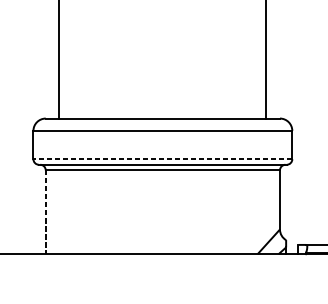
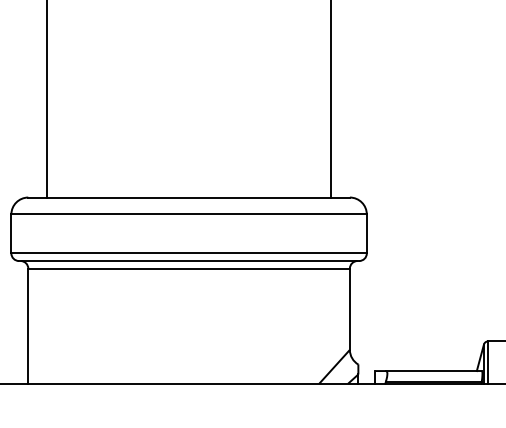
line: (163, 159) -> (189, 253), dashed -> solid
line: (45, 212) -> (28, 326), dashed -> solid

